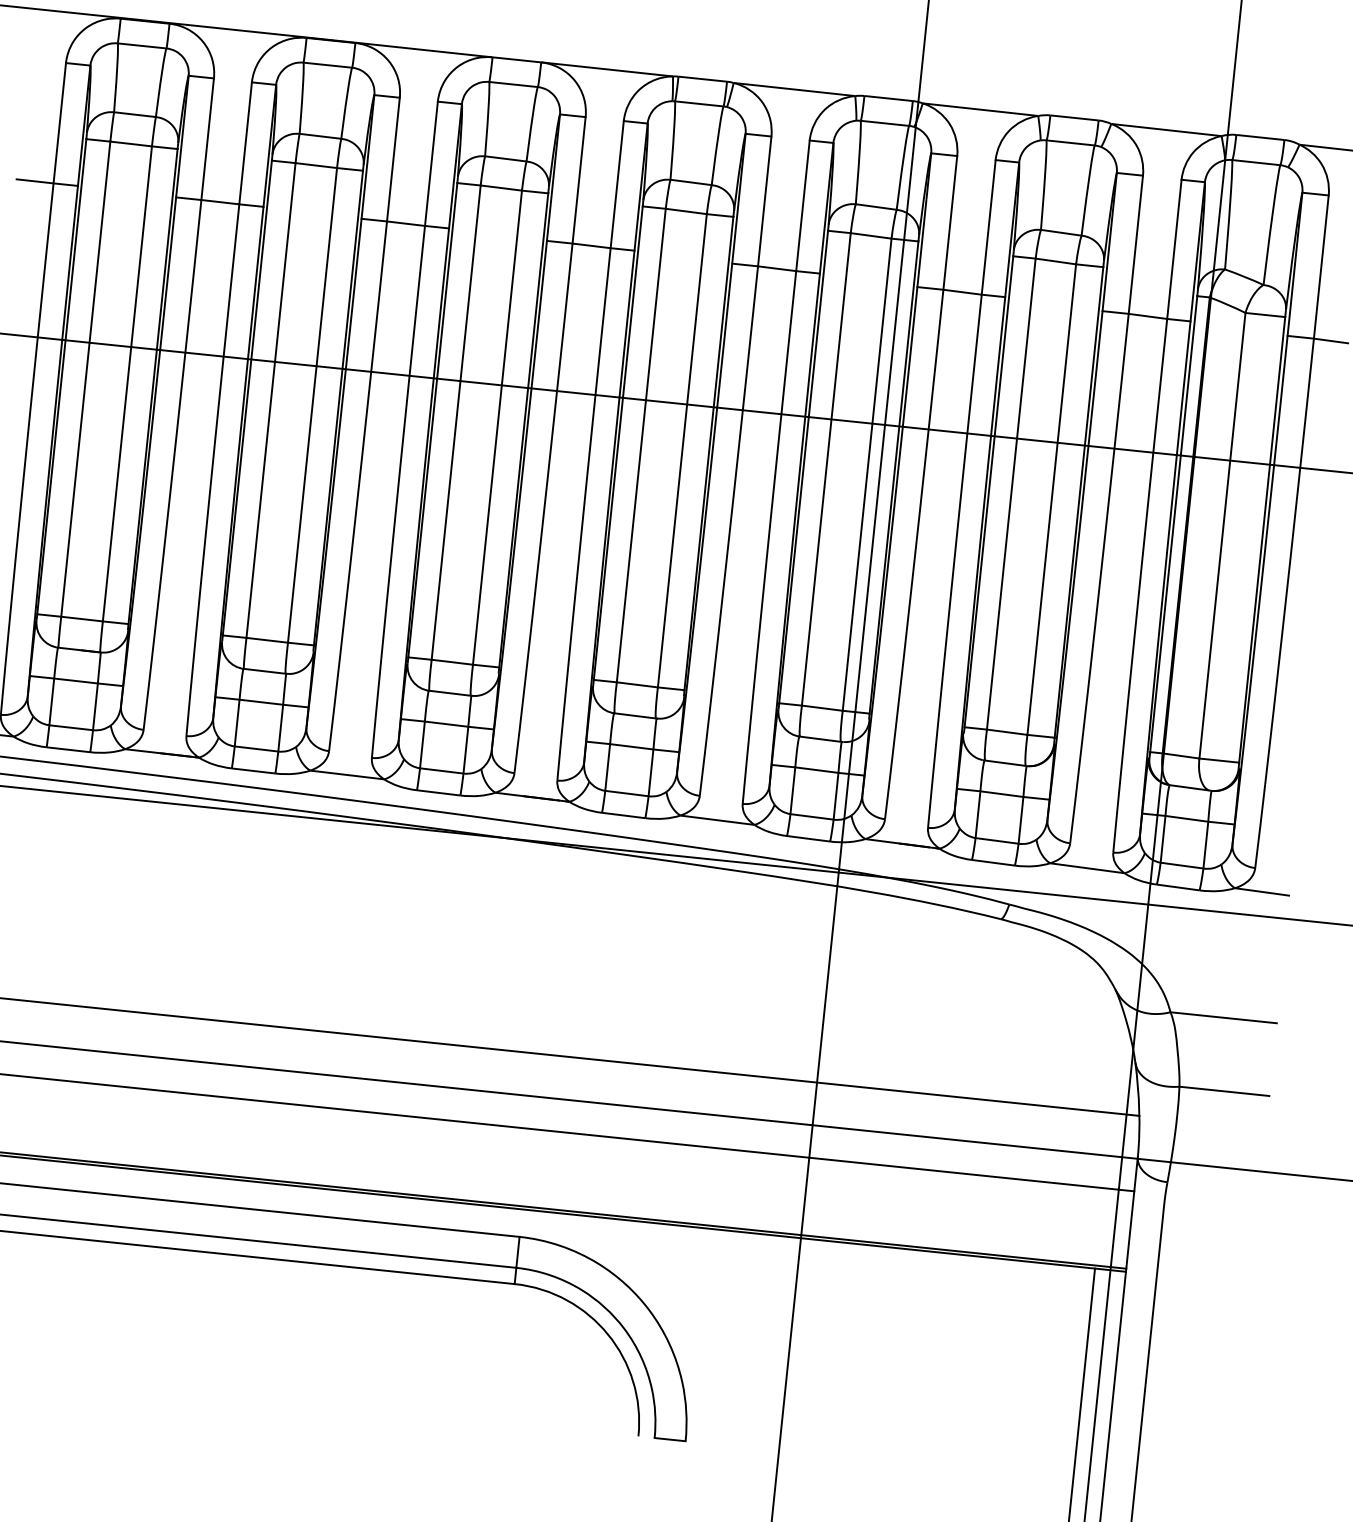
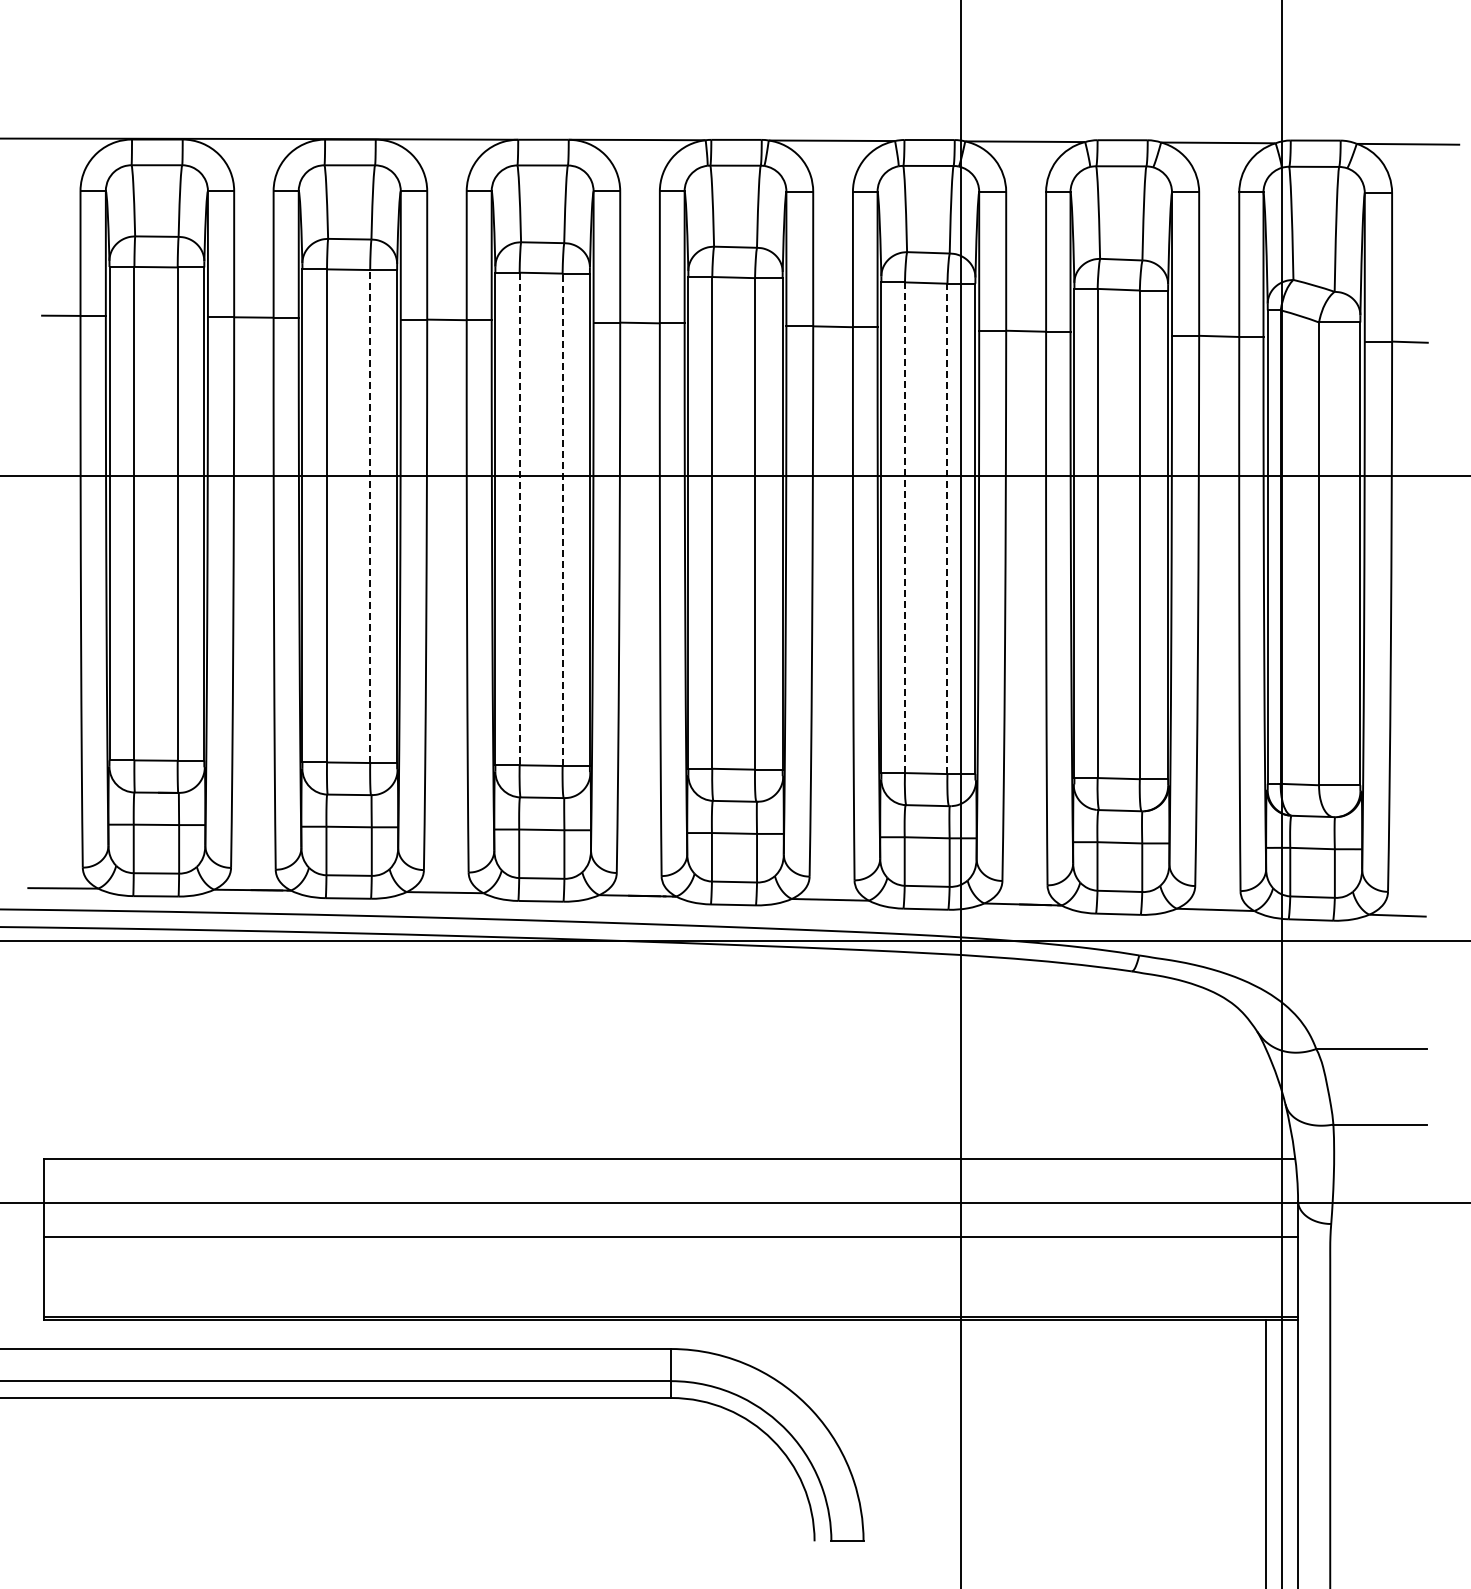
line: (312, 405) -> (370, 516), solid -> dashed
line: (456, 423) -> (519, 519), solid -> dashed
line: (497, 427) -> (562, 519), solid -> dashed
line: (825, 470) -> (904, 528), solid -> dashed
line: (867, 474) -> (947, 528), solid -> dashed

